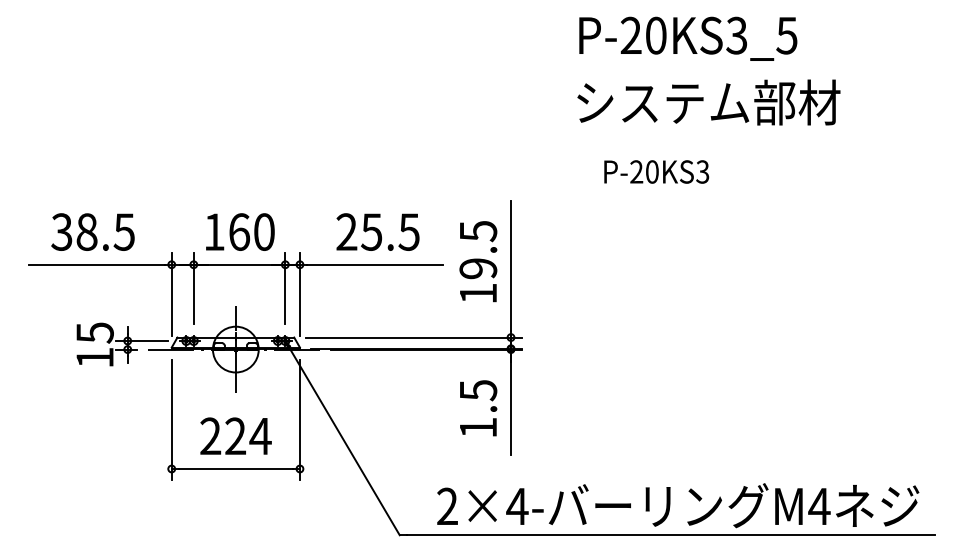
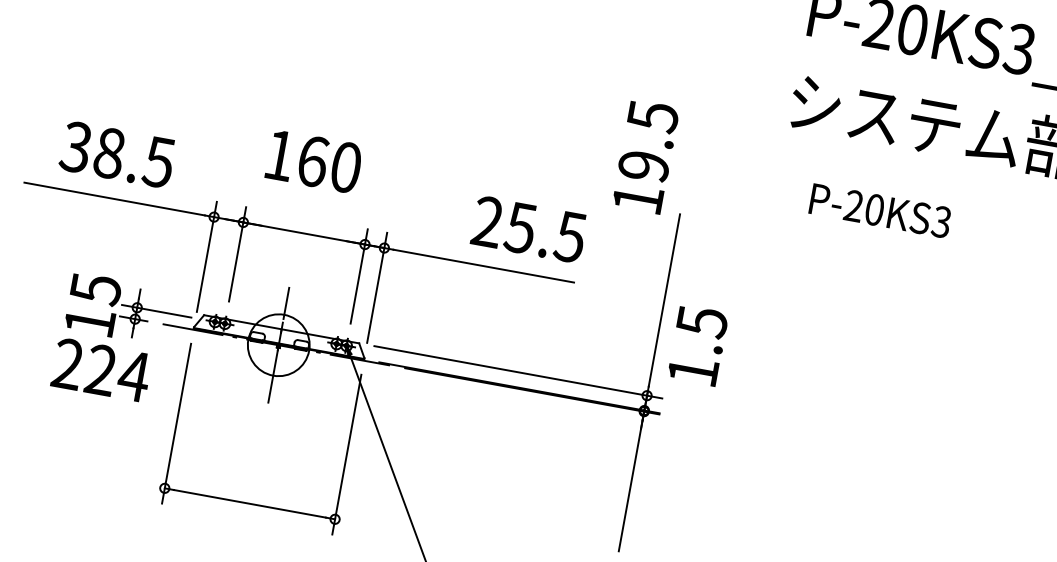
text: (240, 231) -> (314, 160), moved
text: (377, 231) -> (528, 228), moved
text: (478, 261) -> (645, 156), moved
text: (478, 408) -> (697, 345), moved
text: (235, 435) -> (101, 369), moved

